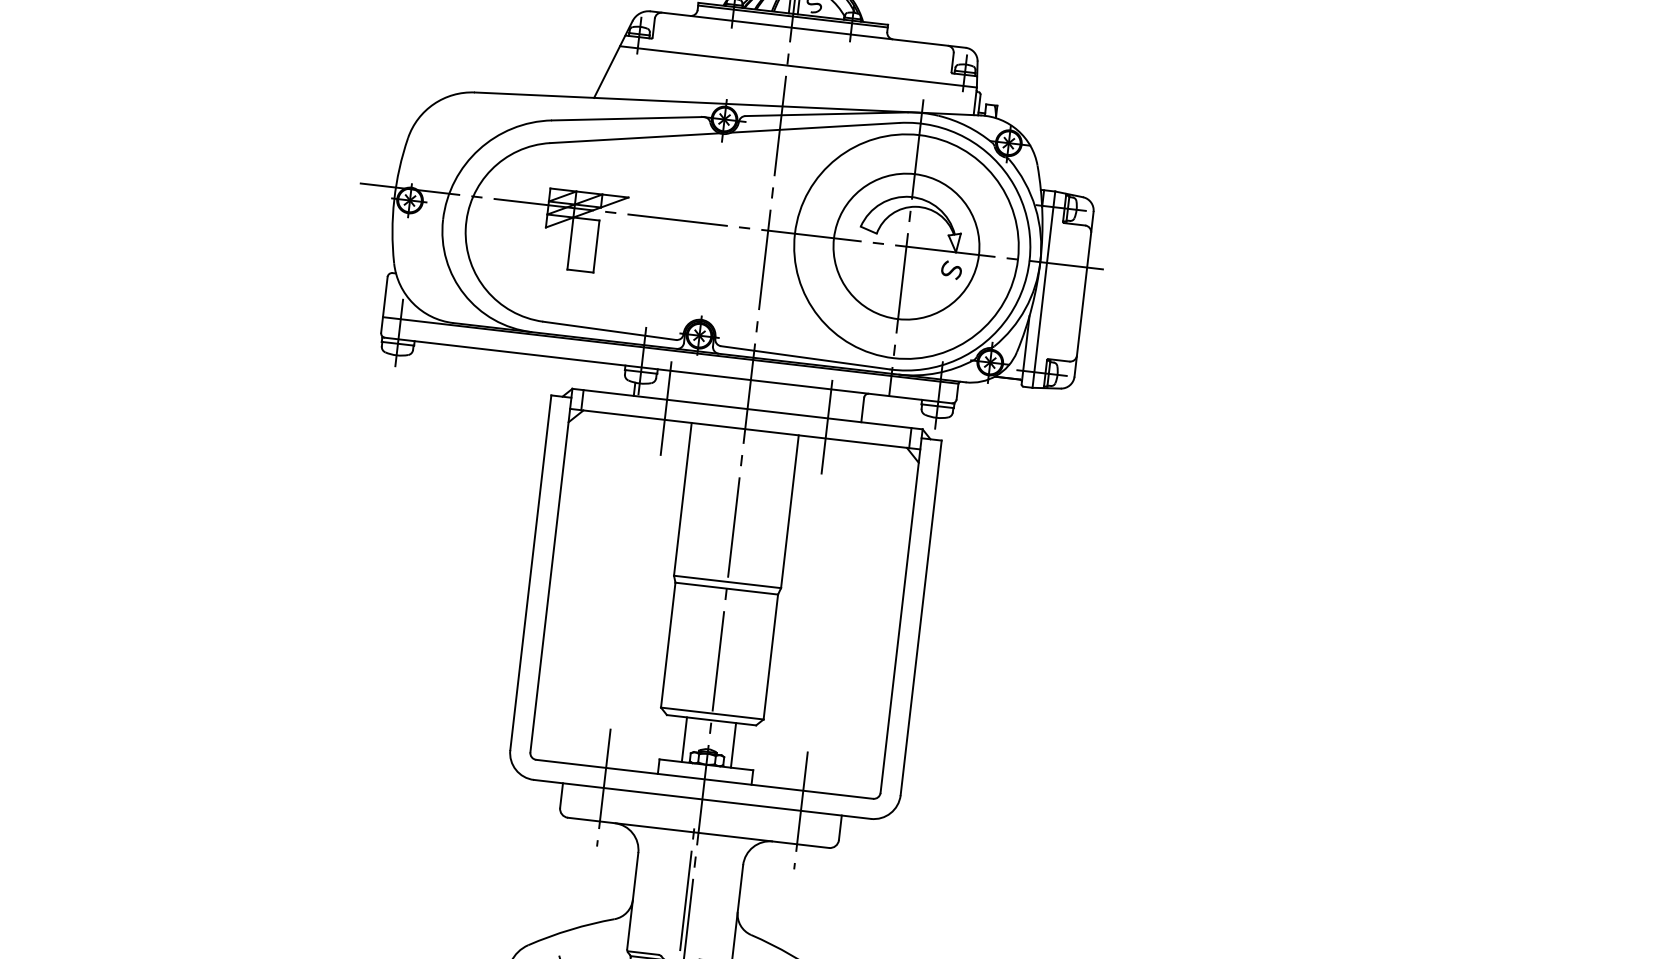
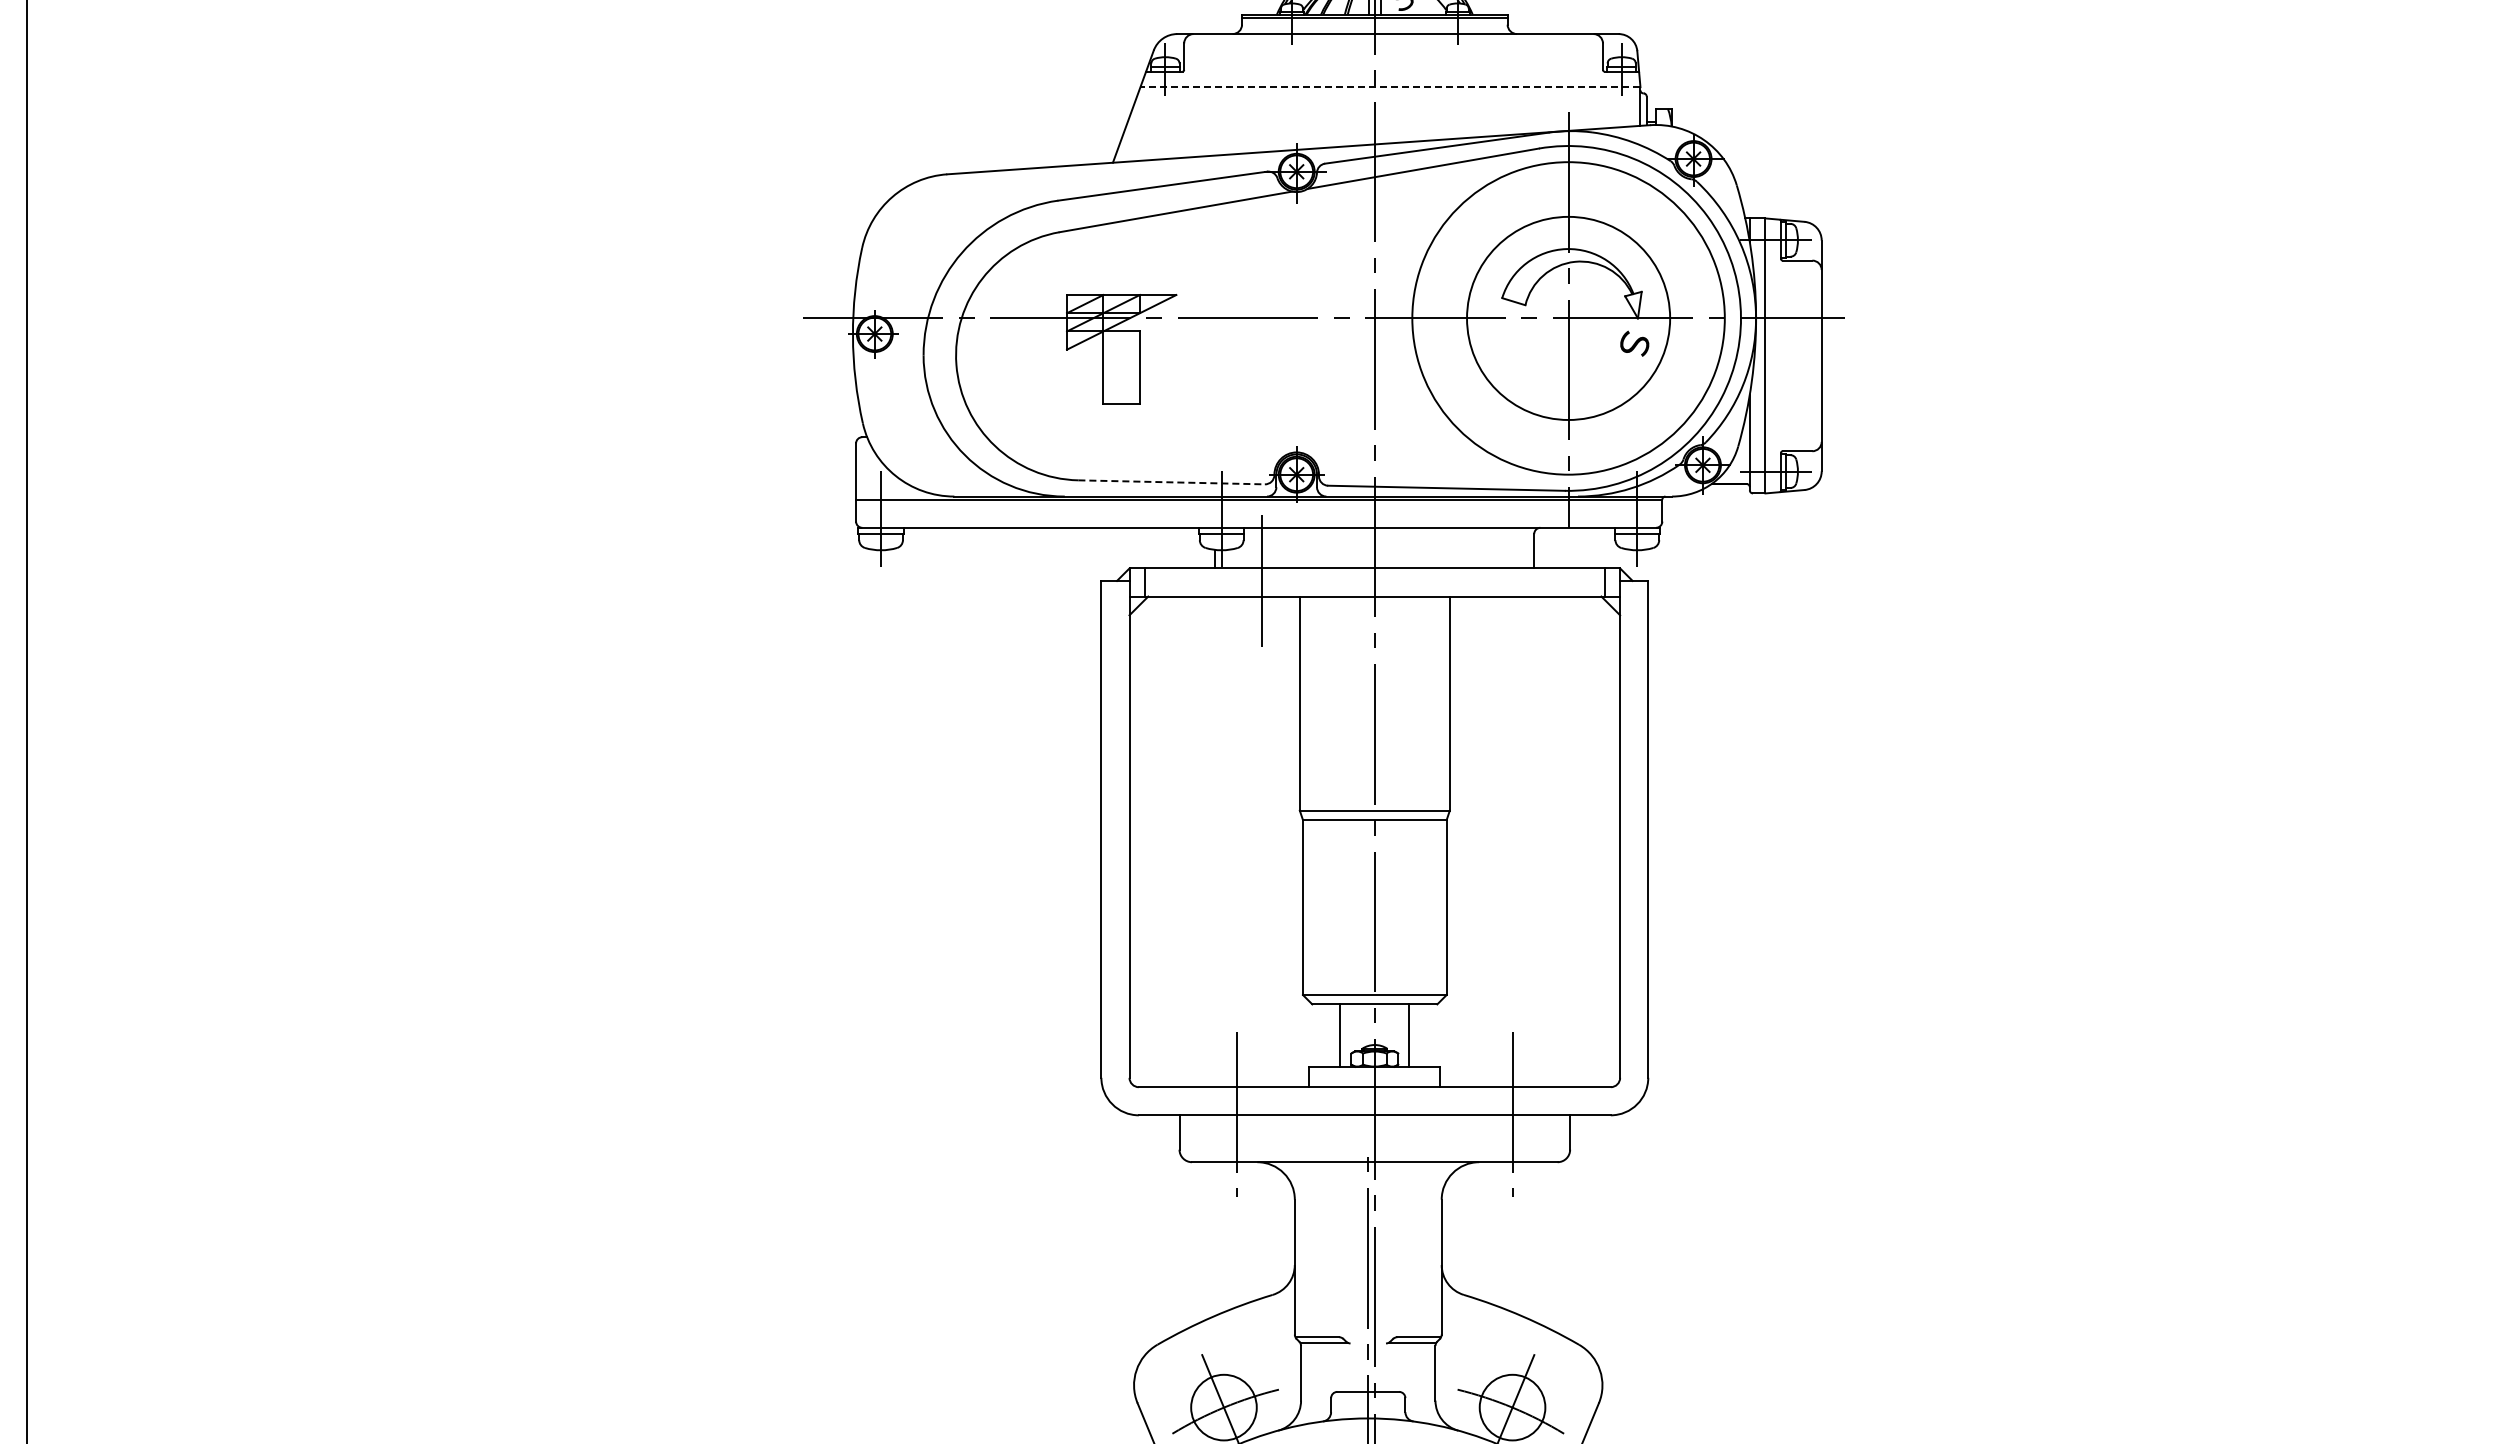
line: (797, 67) -> (1389, 87), solid -> dashed
line: (610, 331) -> (1172, 482), solid -> dashed
line: (826, 427) -> (1487, 580), removed

